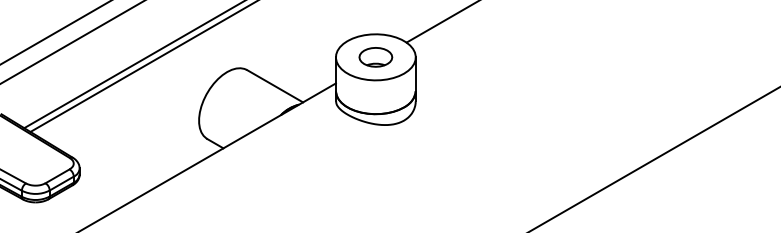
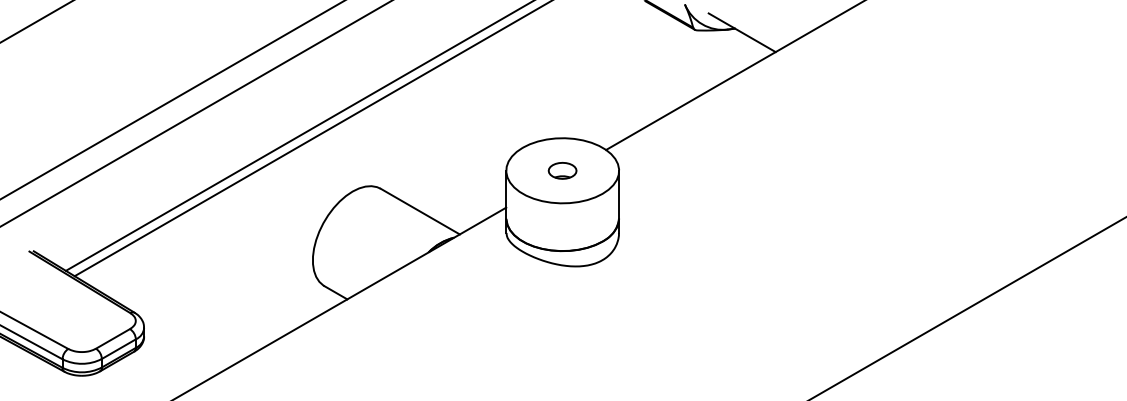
part: (375, 57) -> (562, 170), size x0.6

